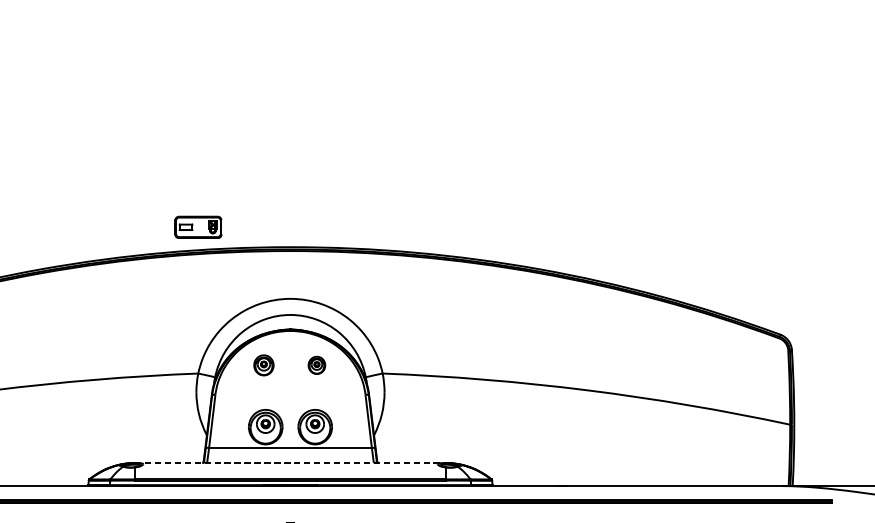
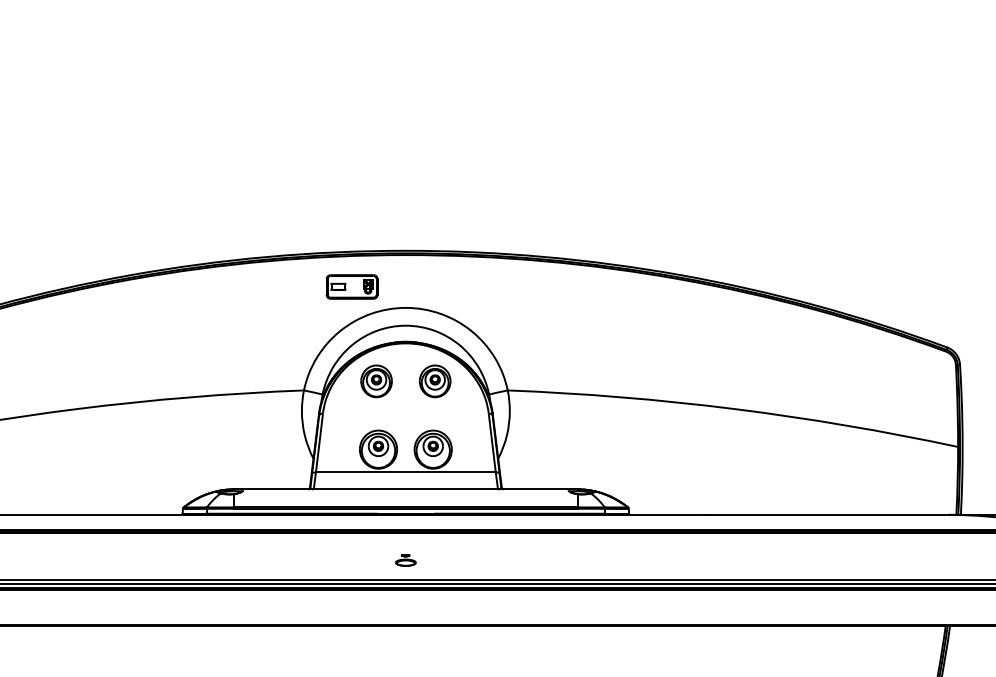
part: (197, 227) -> (351, 286), moved
part: (263, 365) -> (376, 381), size x1.43
part: (316, 365) -> (434, 381), size x1.67
line: (290, 463) -> (405, 489), dashed -> solid

